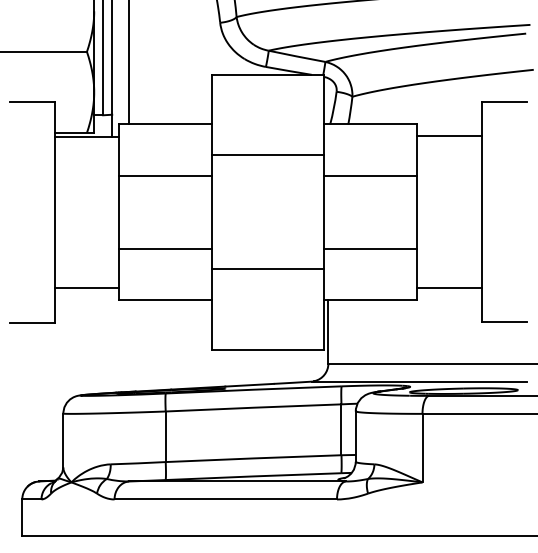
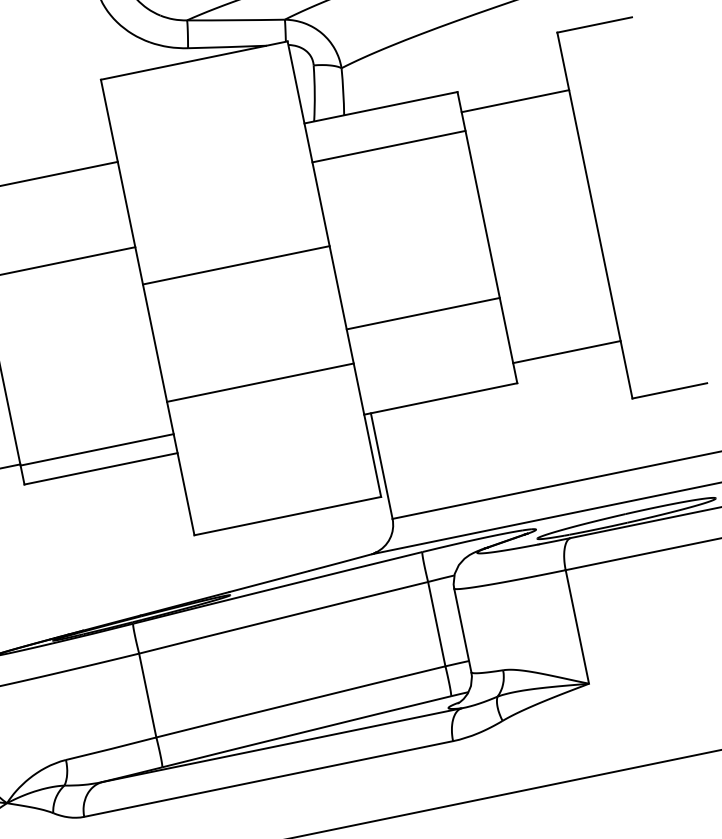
line: (267, 155) -> (235, 265), moved
line: (370, 175) -> (388, 146), moved
line: (165, 248) -> (96, 449), moved

